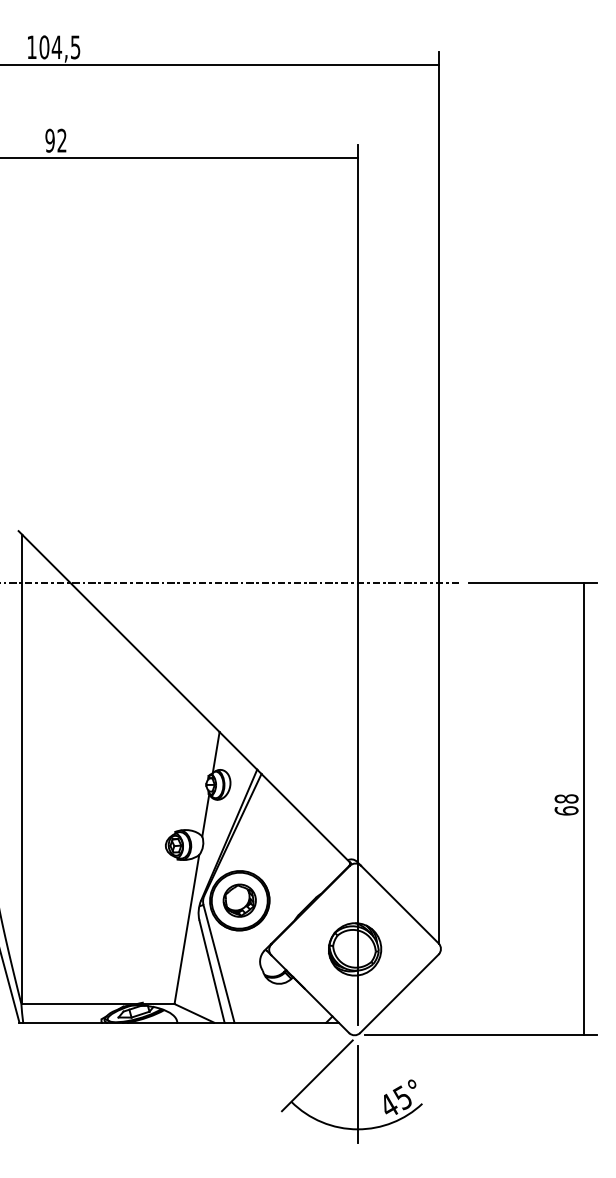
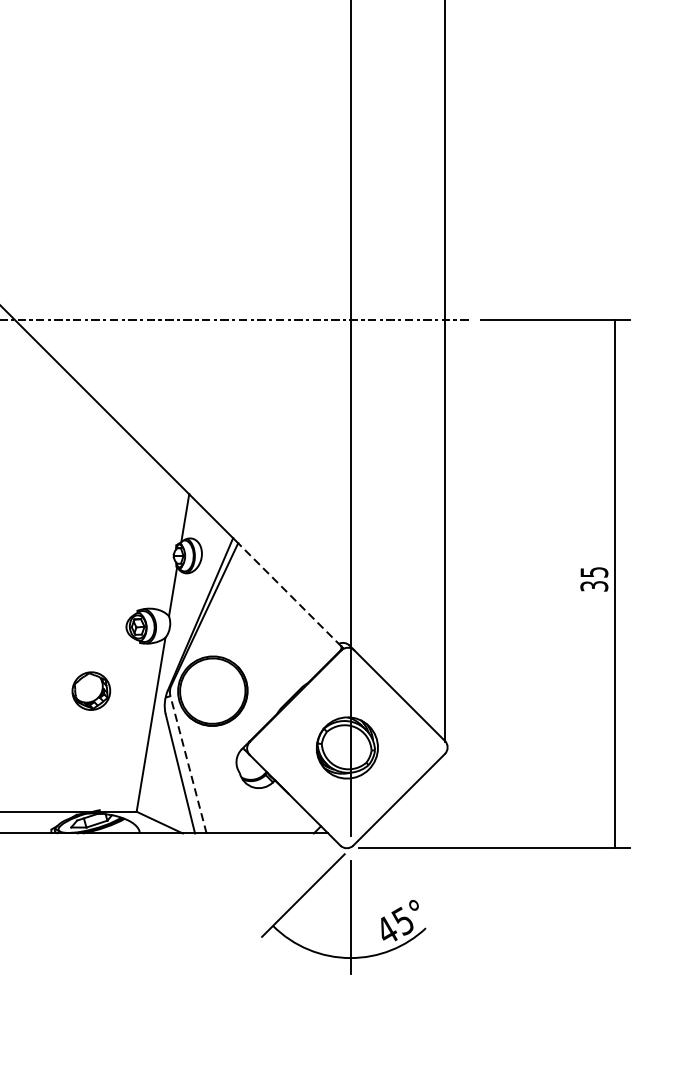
text: (566, 804) -> (594, 578), 68 -> 35
line: (305, 818) -> (289, 595), solid -> dashed
part: (239, 900) -> (91, 690), moved
line: (219, 963) -> (189, 764), solid -> dashed

